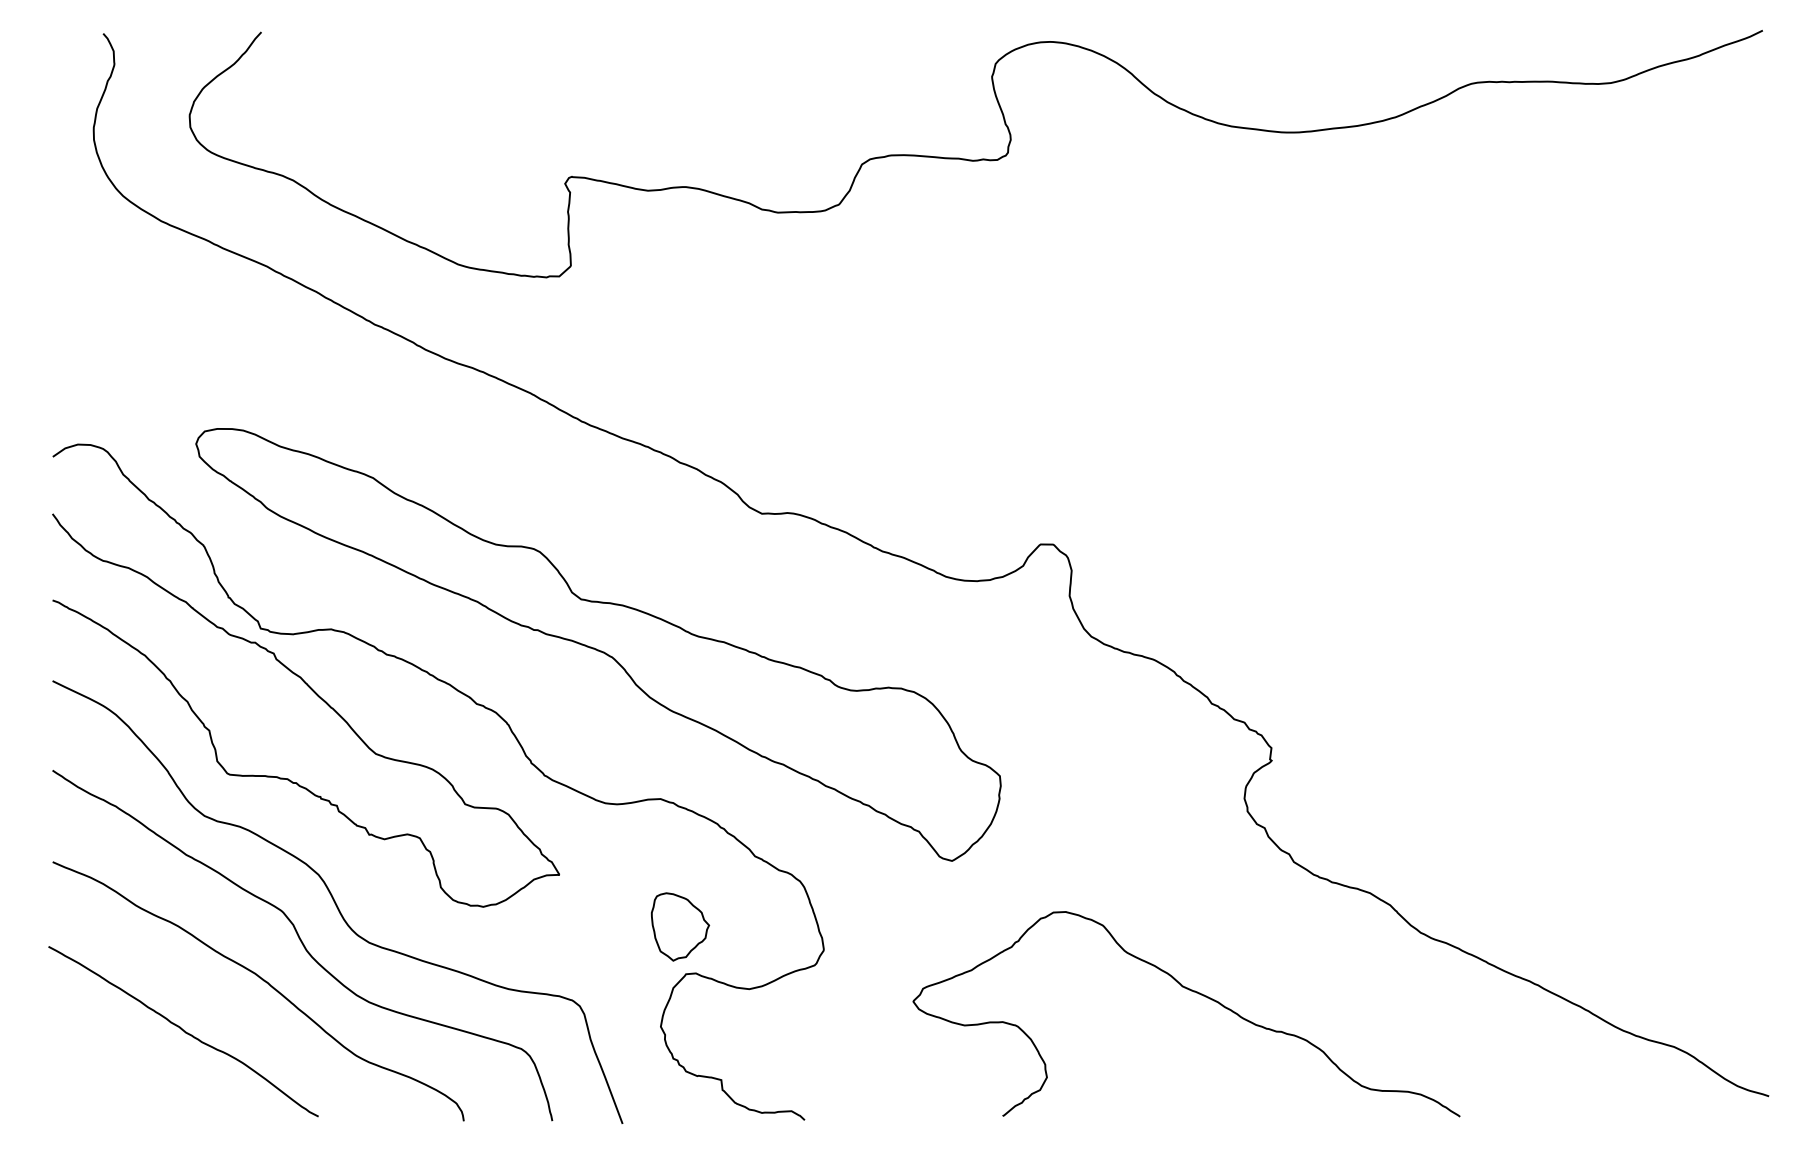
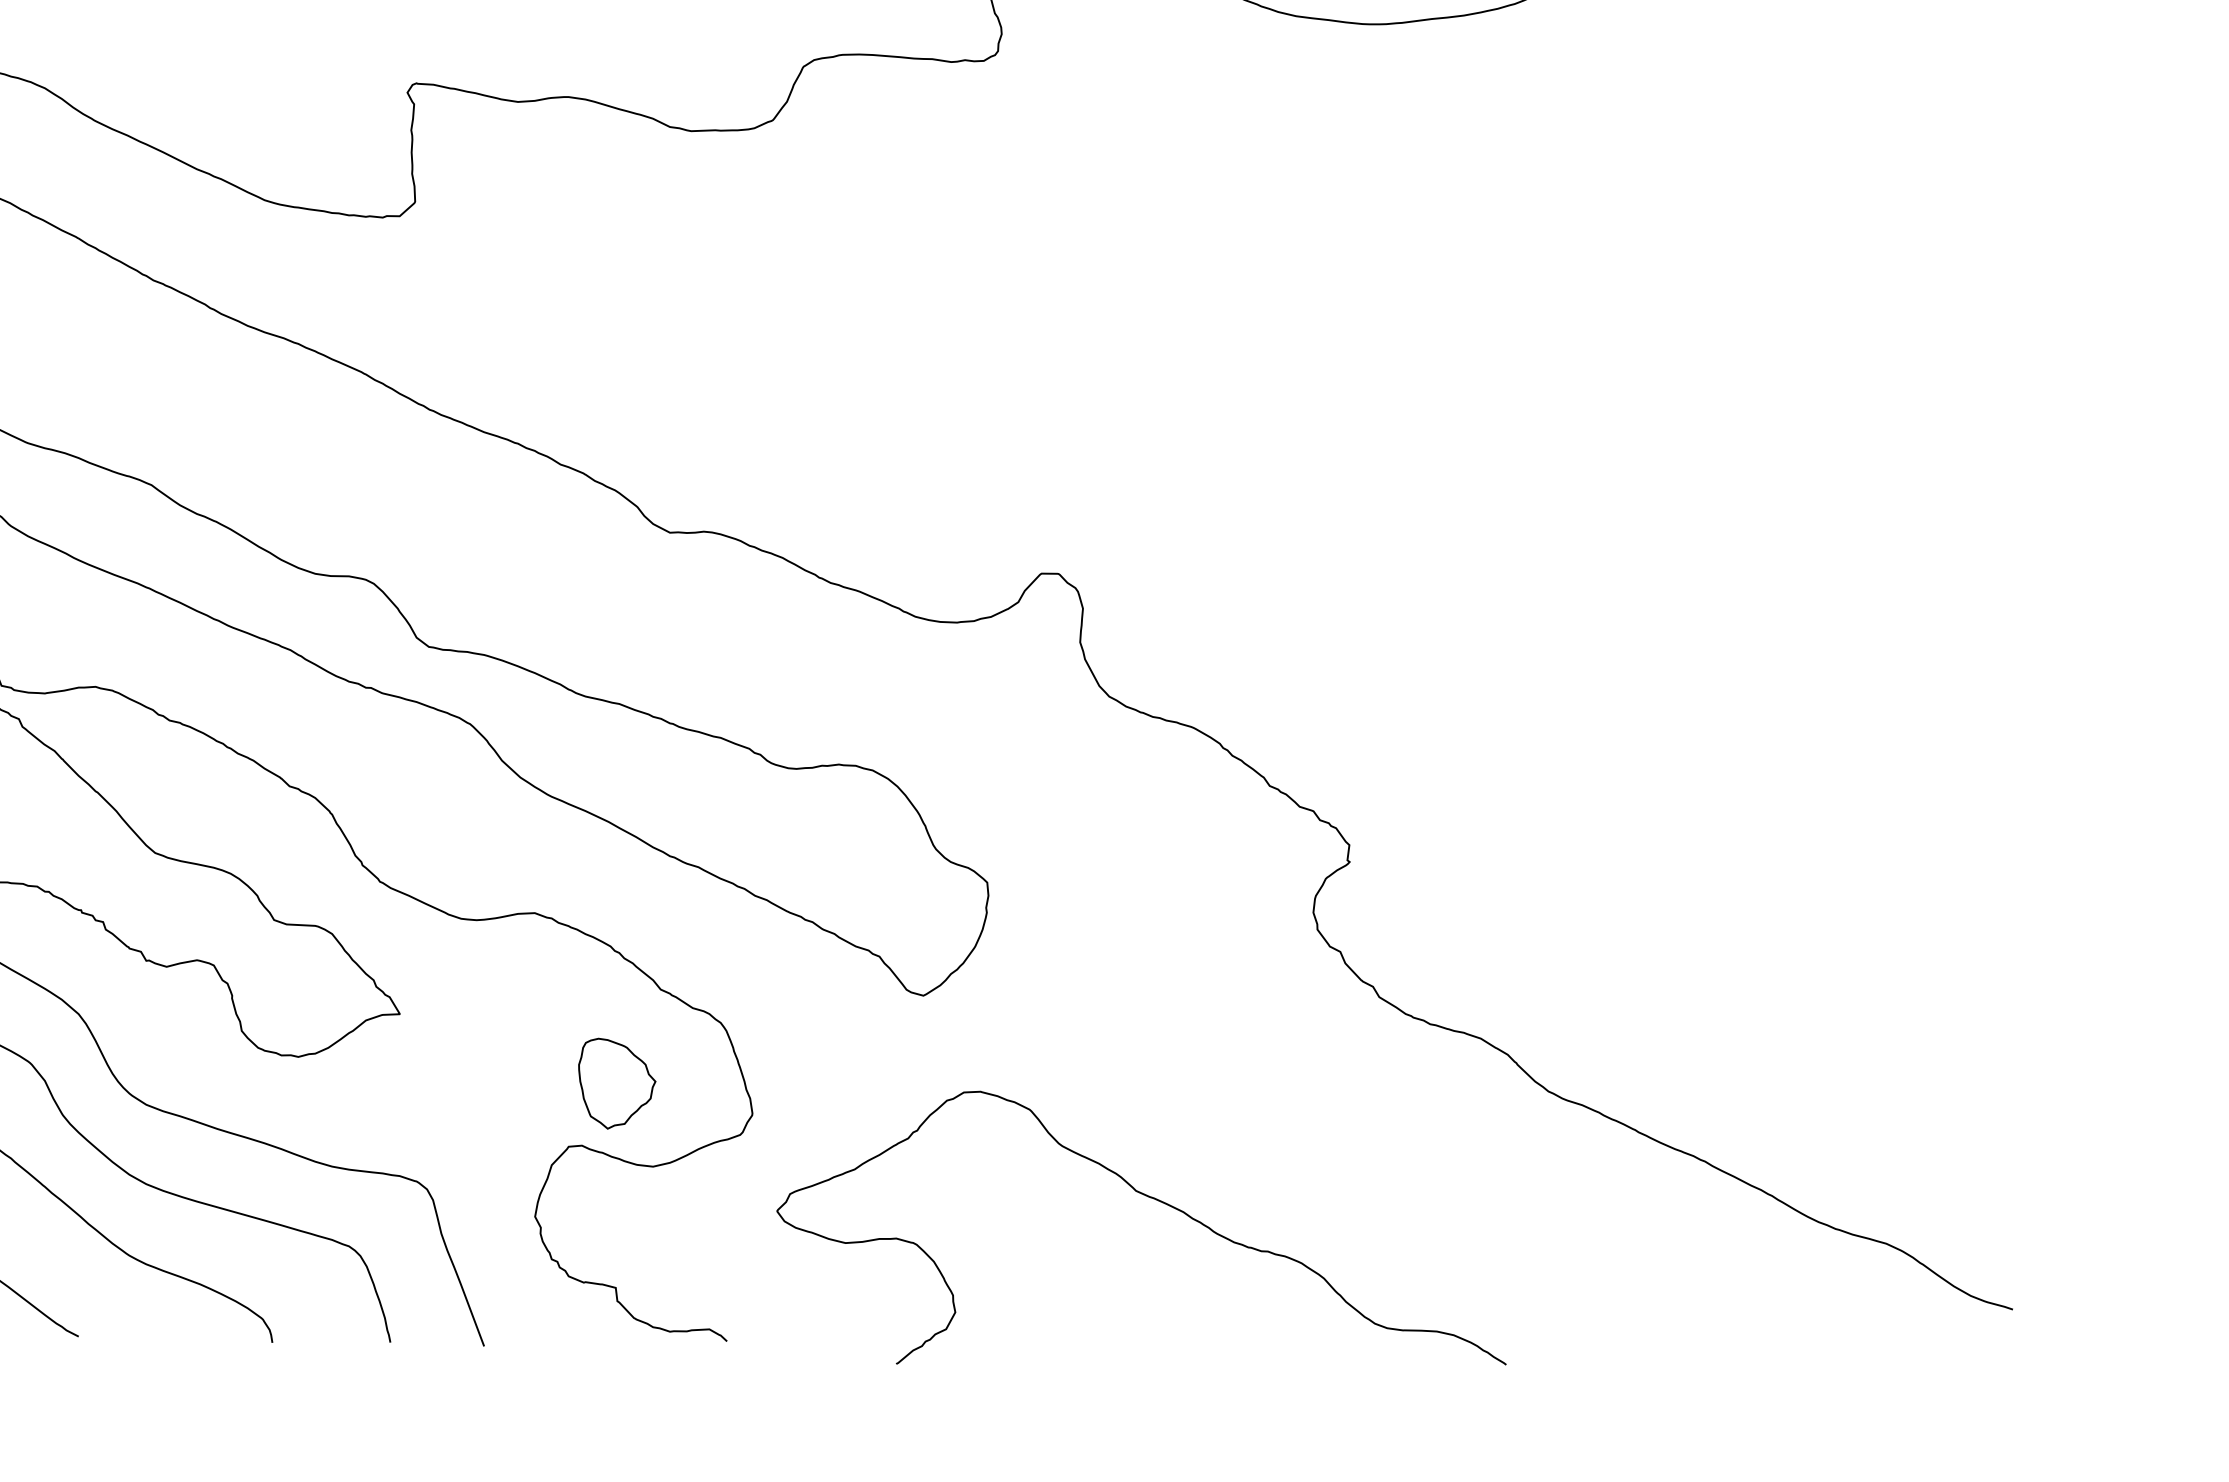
part: (680, 926) -> (617, 1083), moved
curve: (1193, 992) -> (1150, 1199), moved

